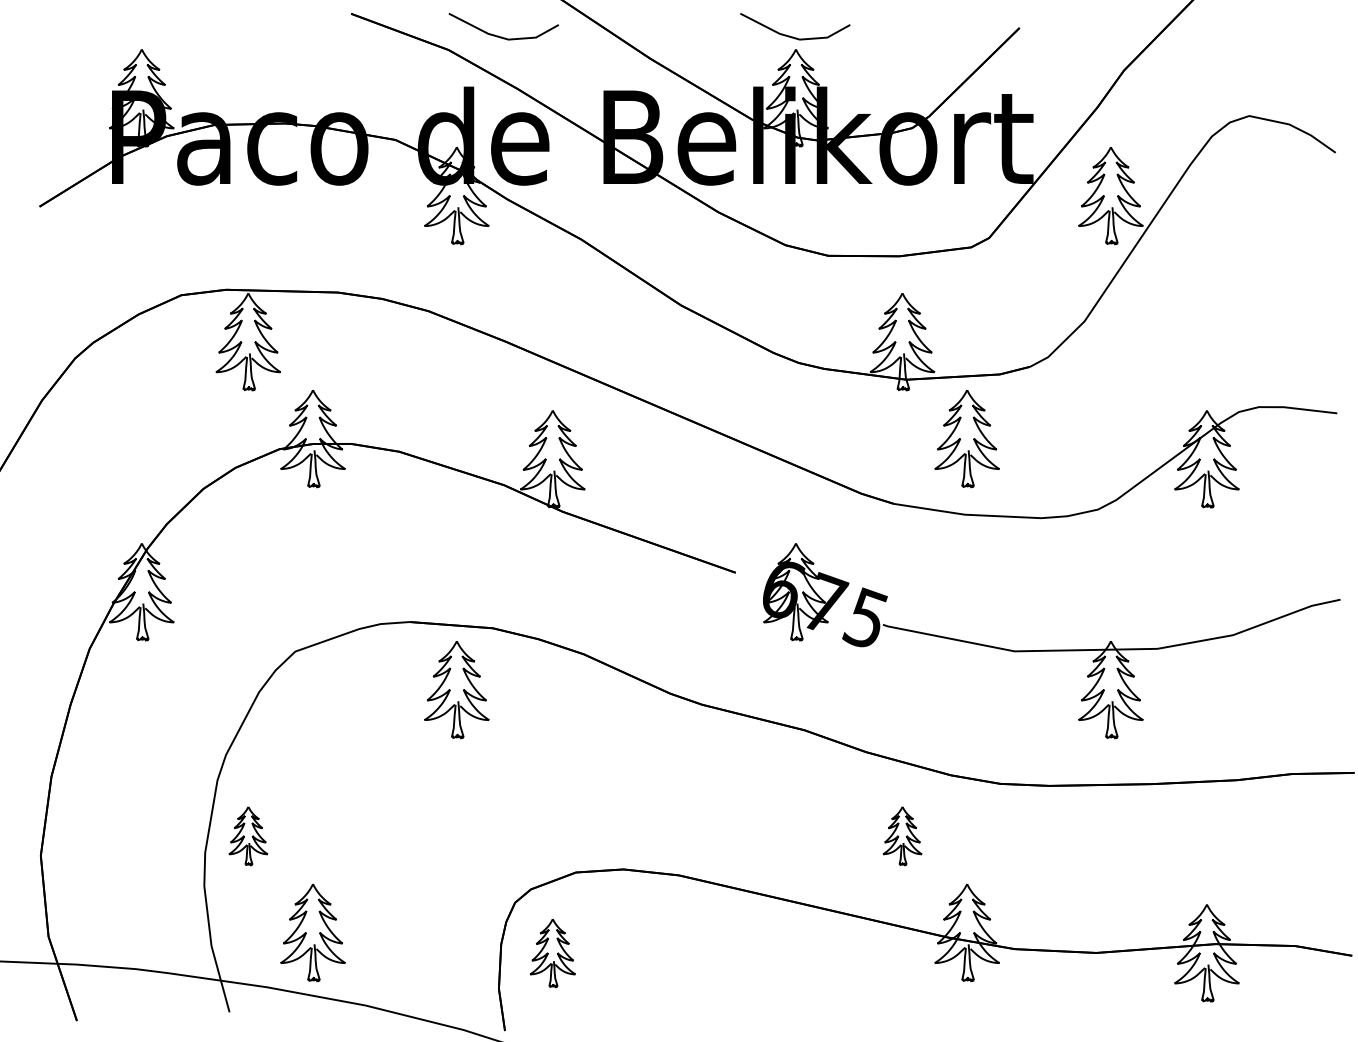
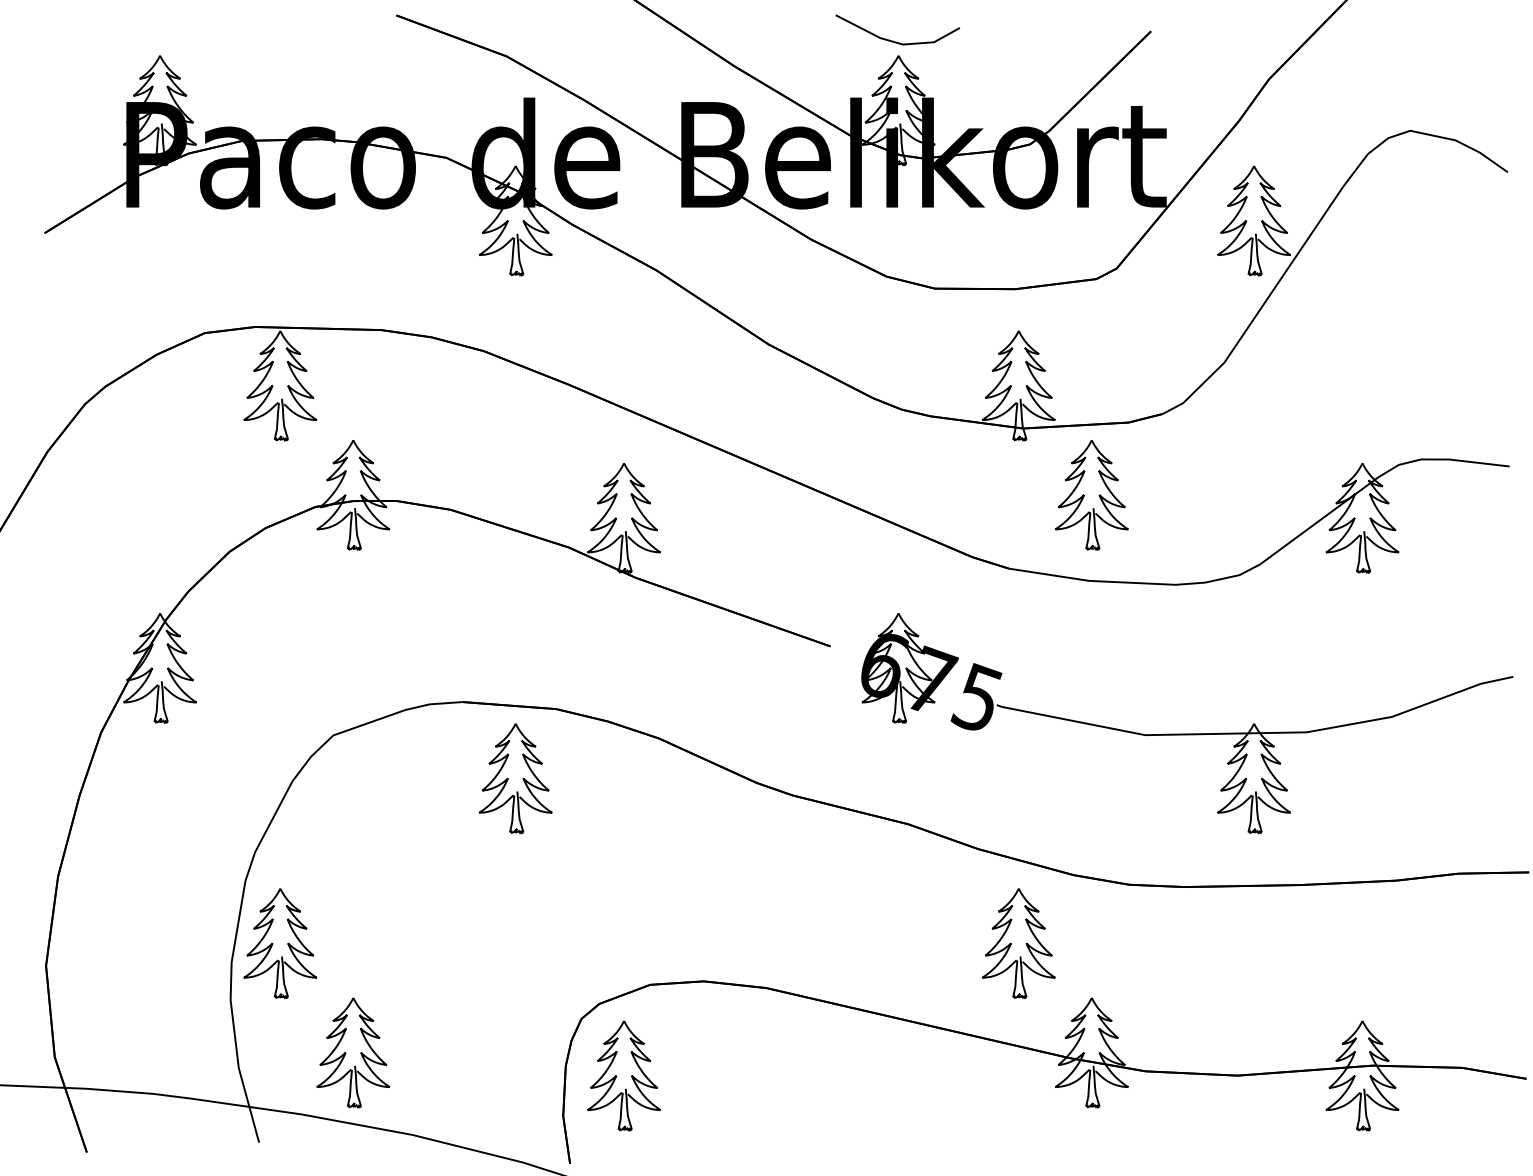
line: (500, 36) -> (564, 40), removed
part: (248, 835) -> (280, 943), size x1.67
part: (902, 835) -> (1018, 943), size x1.67
part: (552, 952) -> (623, 1075), size x1.43

